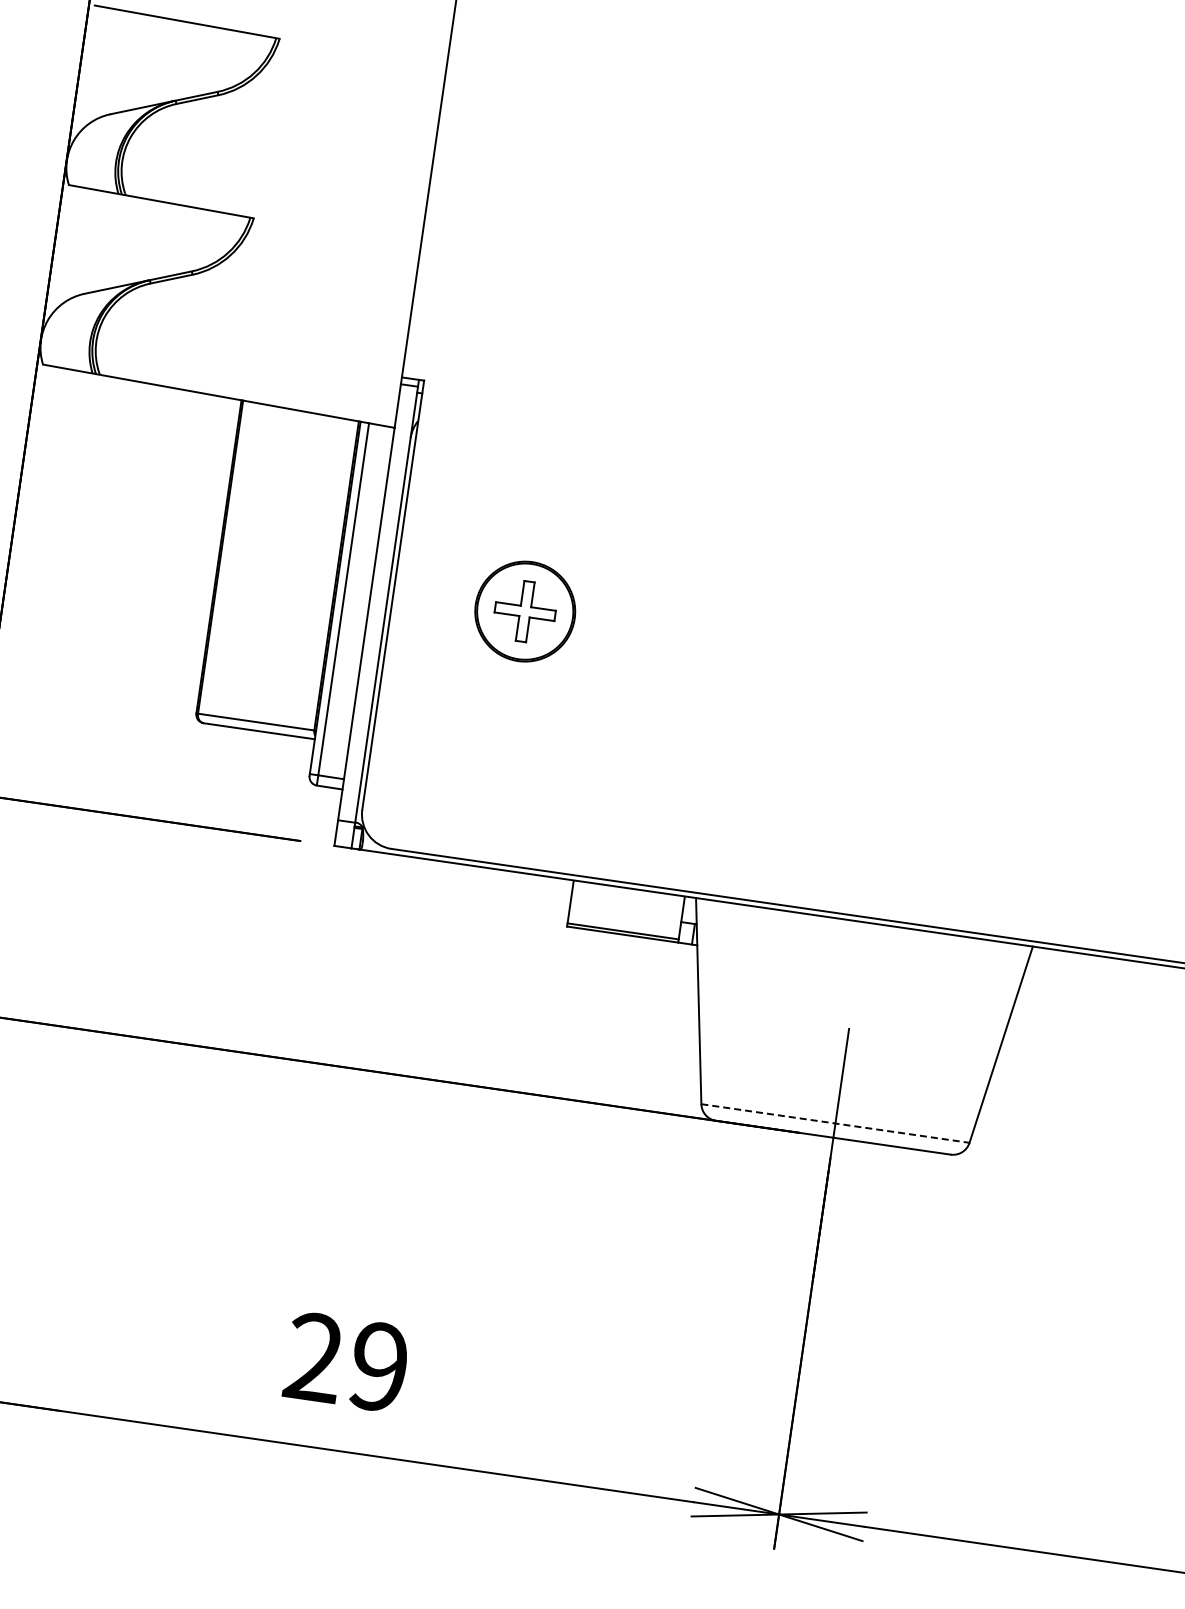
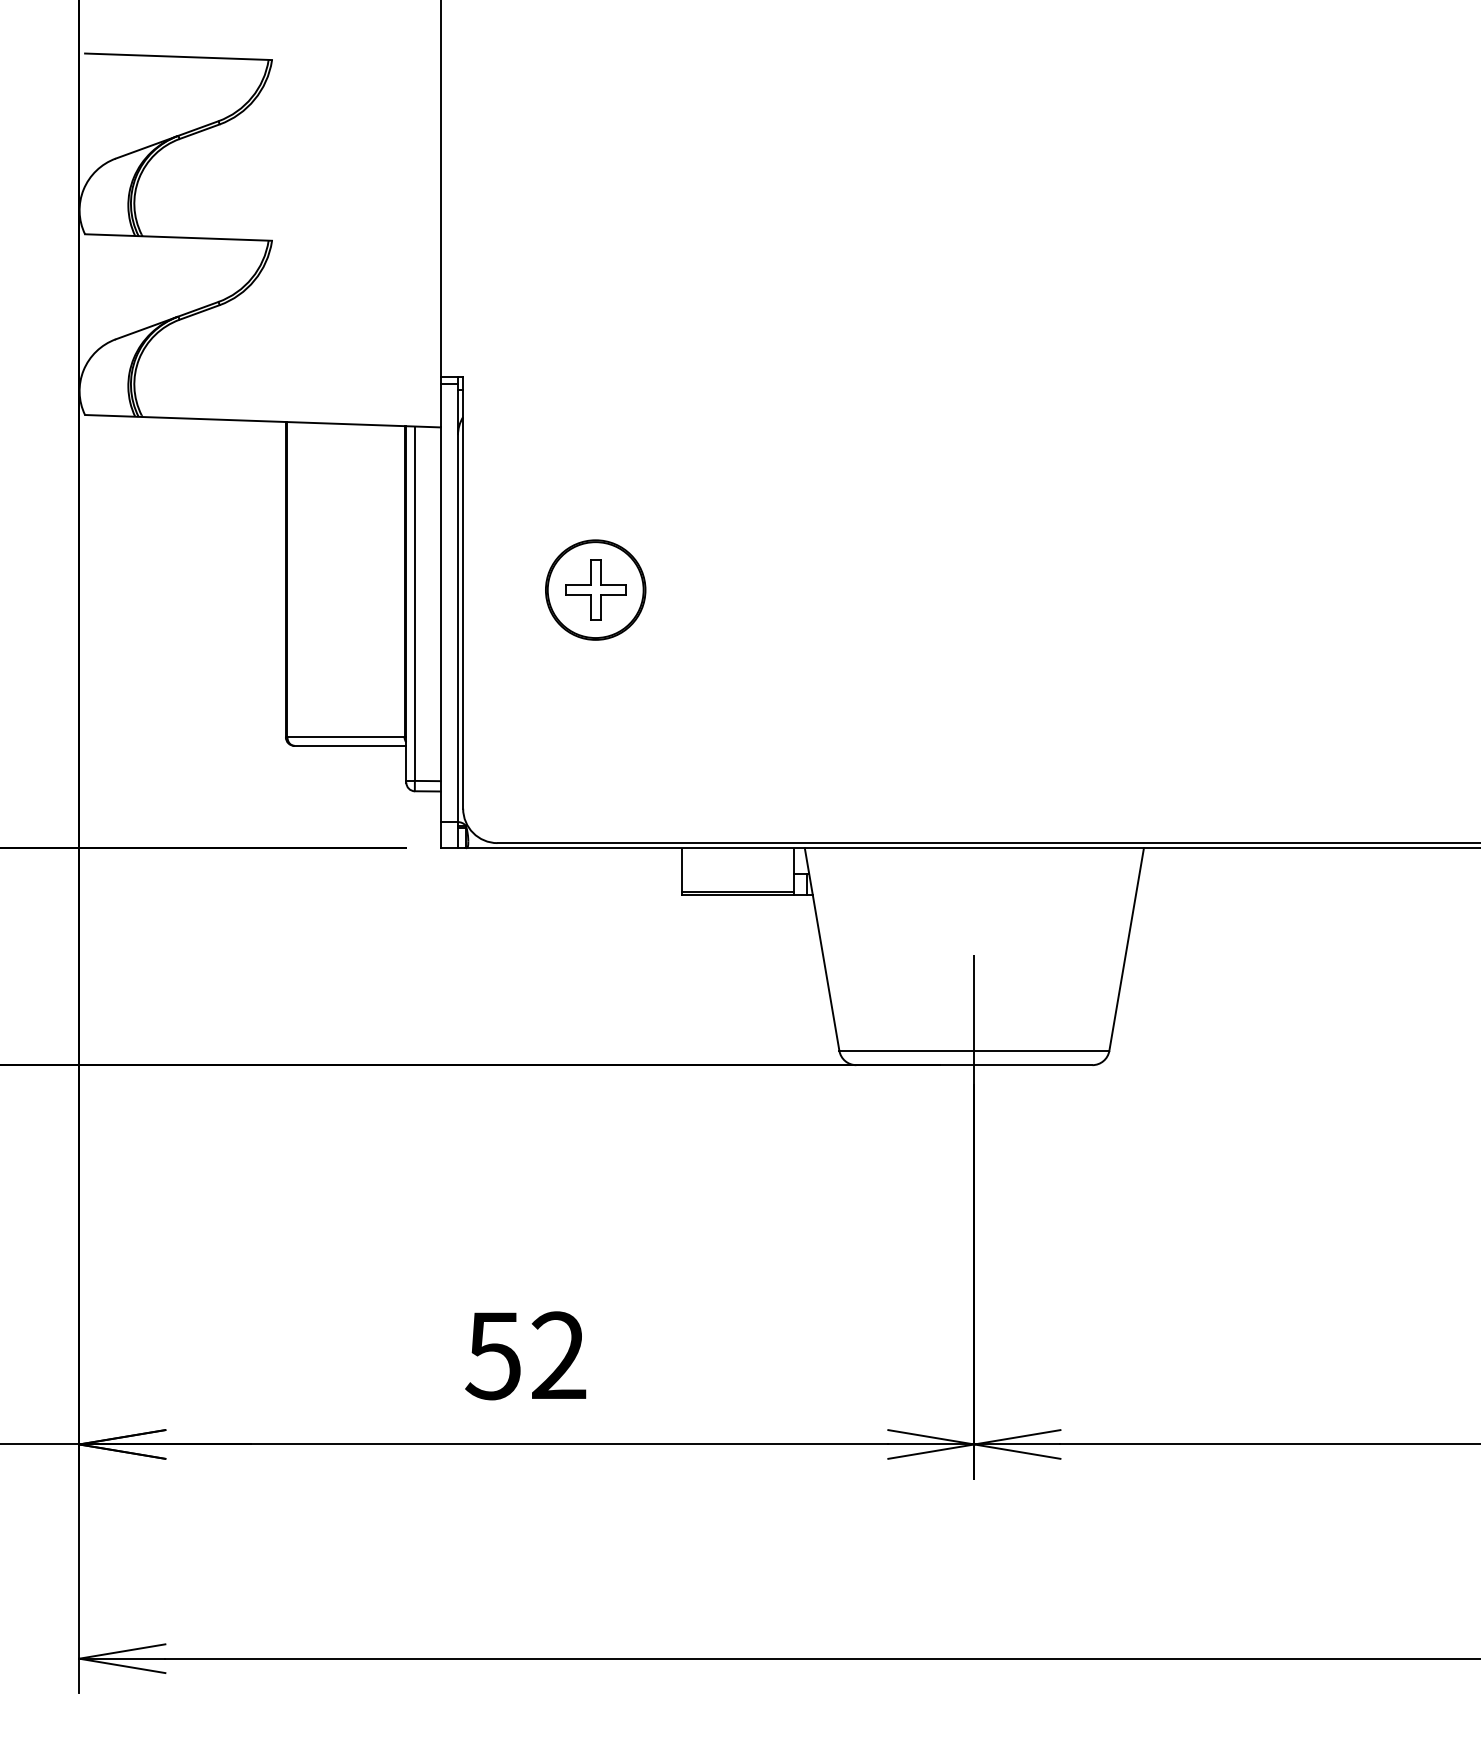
line: (835, 1123) -> (974, 1050), dashed -> solid
text: (345, 1361) -> (525, 1355), 29 -> 52

